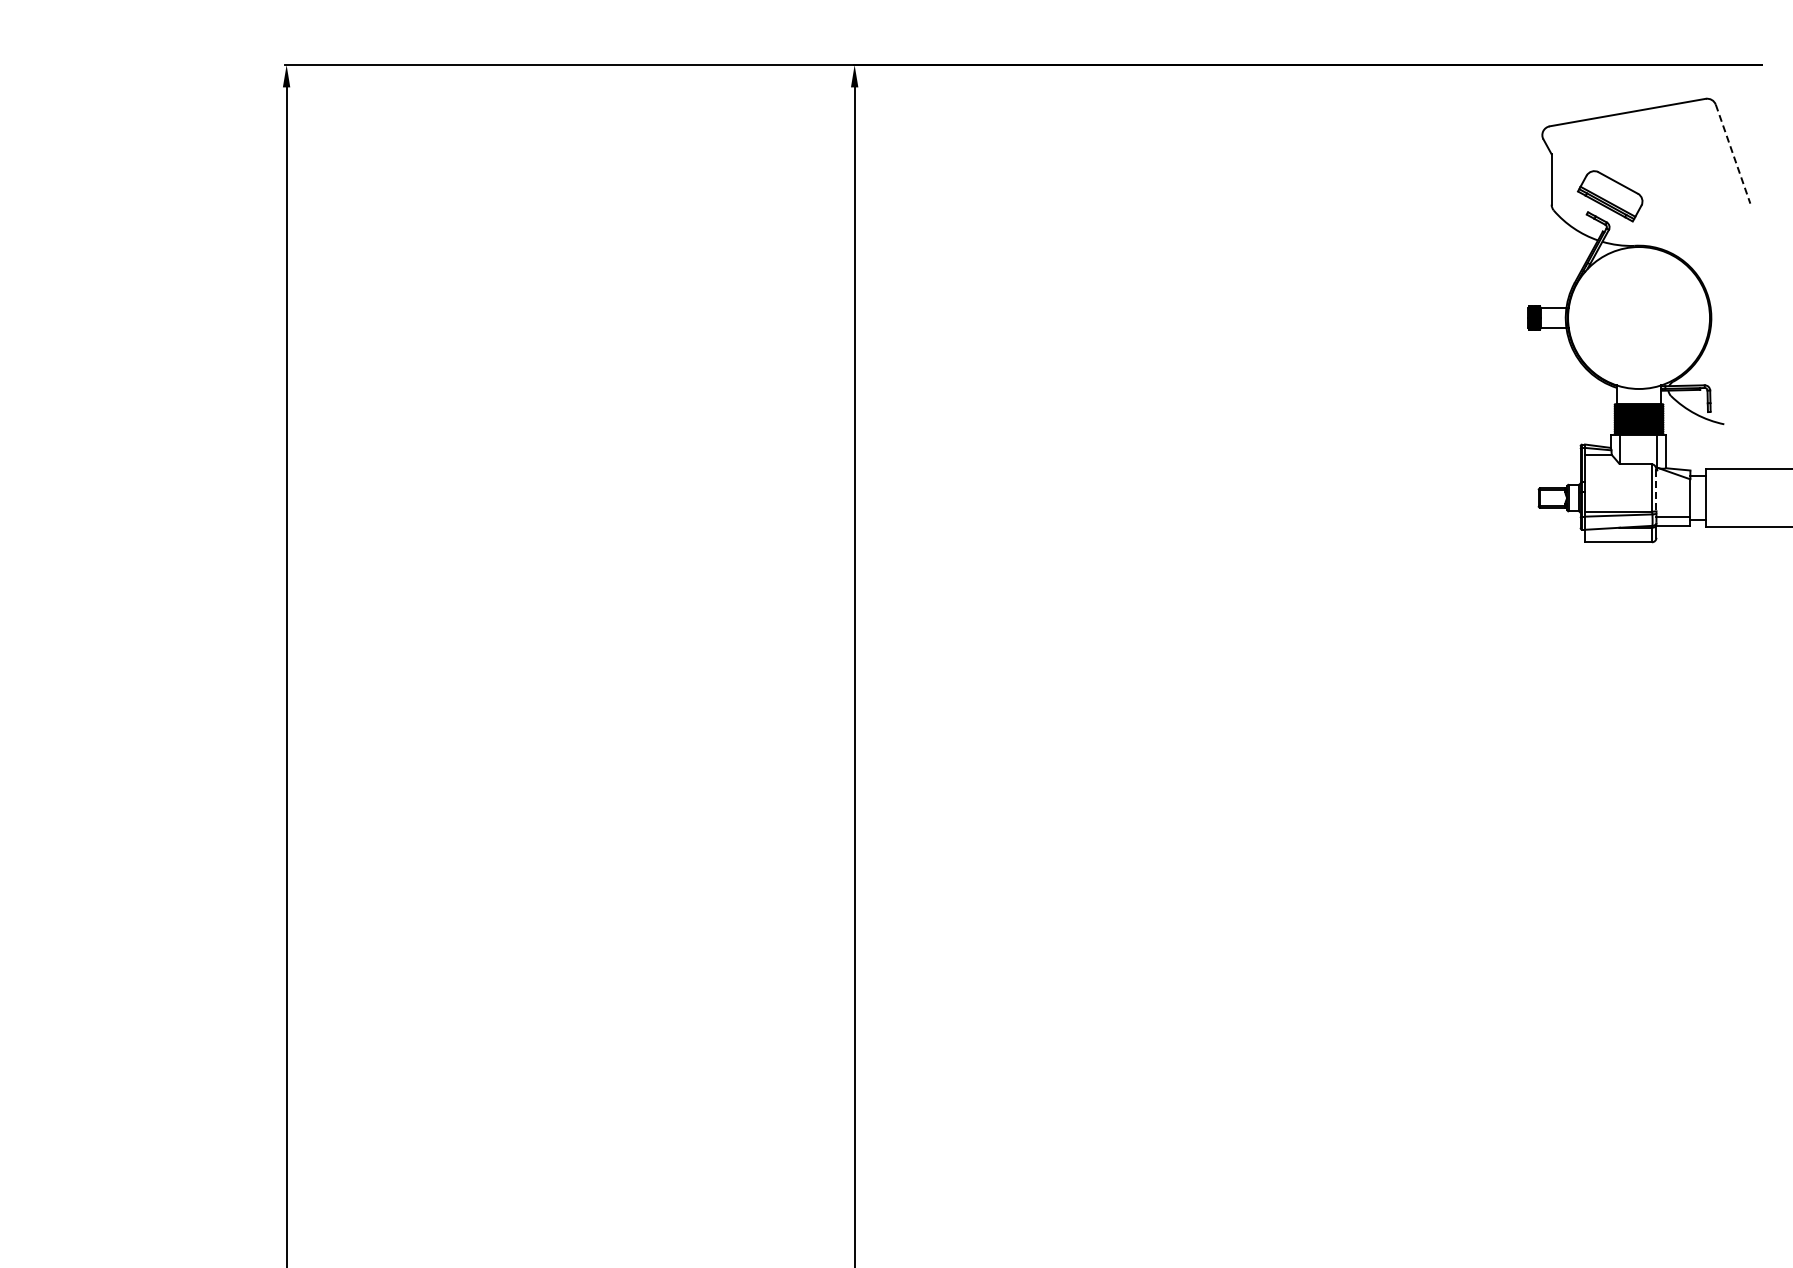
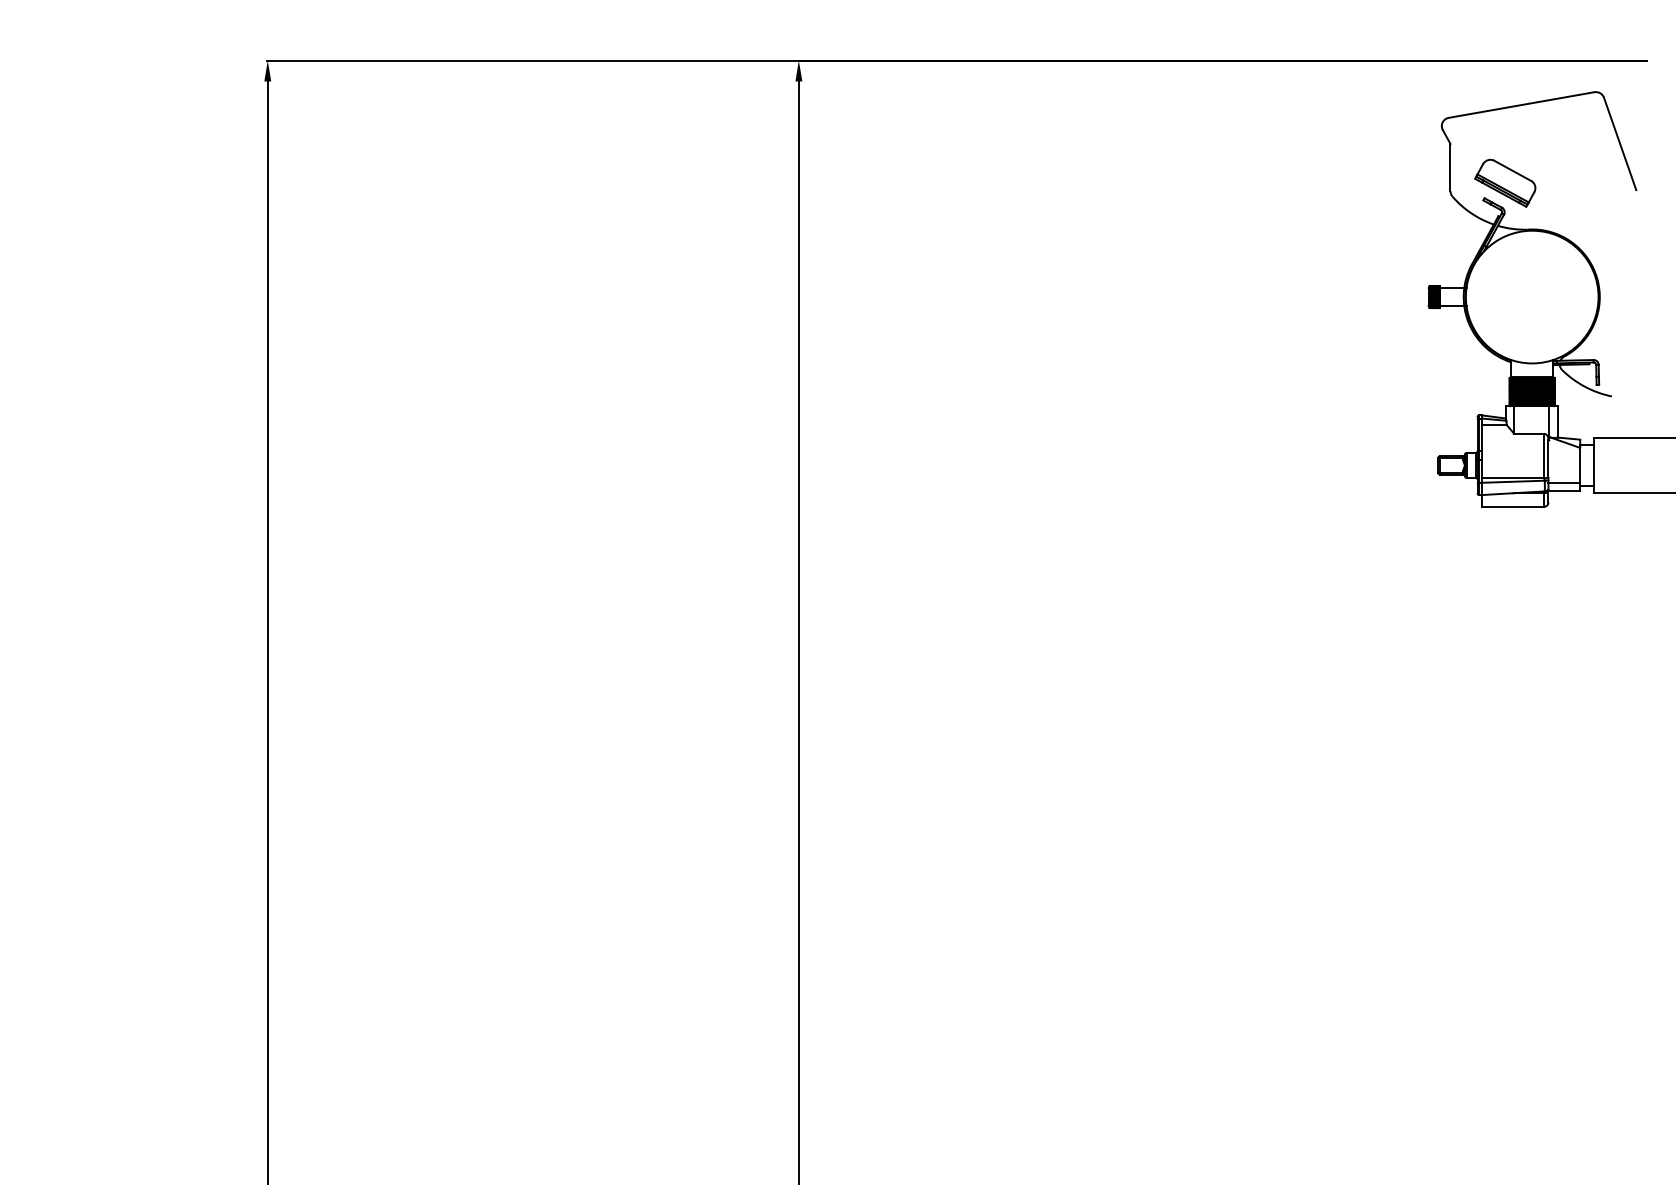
line: (1733, 154) -> (1620, 144), dashed -> solid
line: (1656, 491) -> (1548, 459), dashed -> solid

